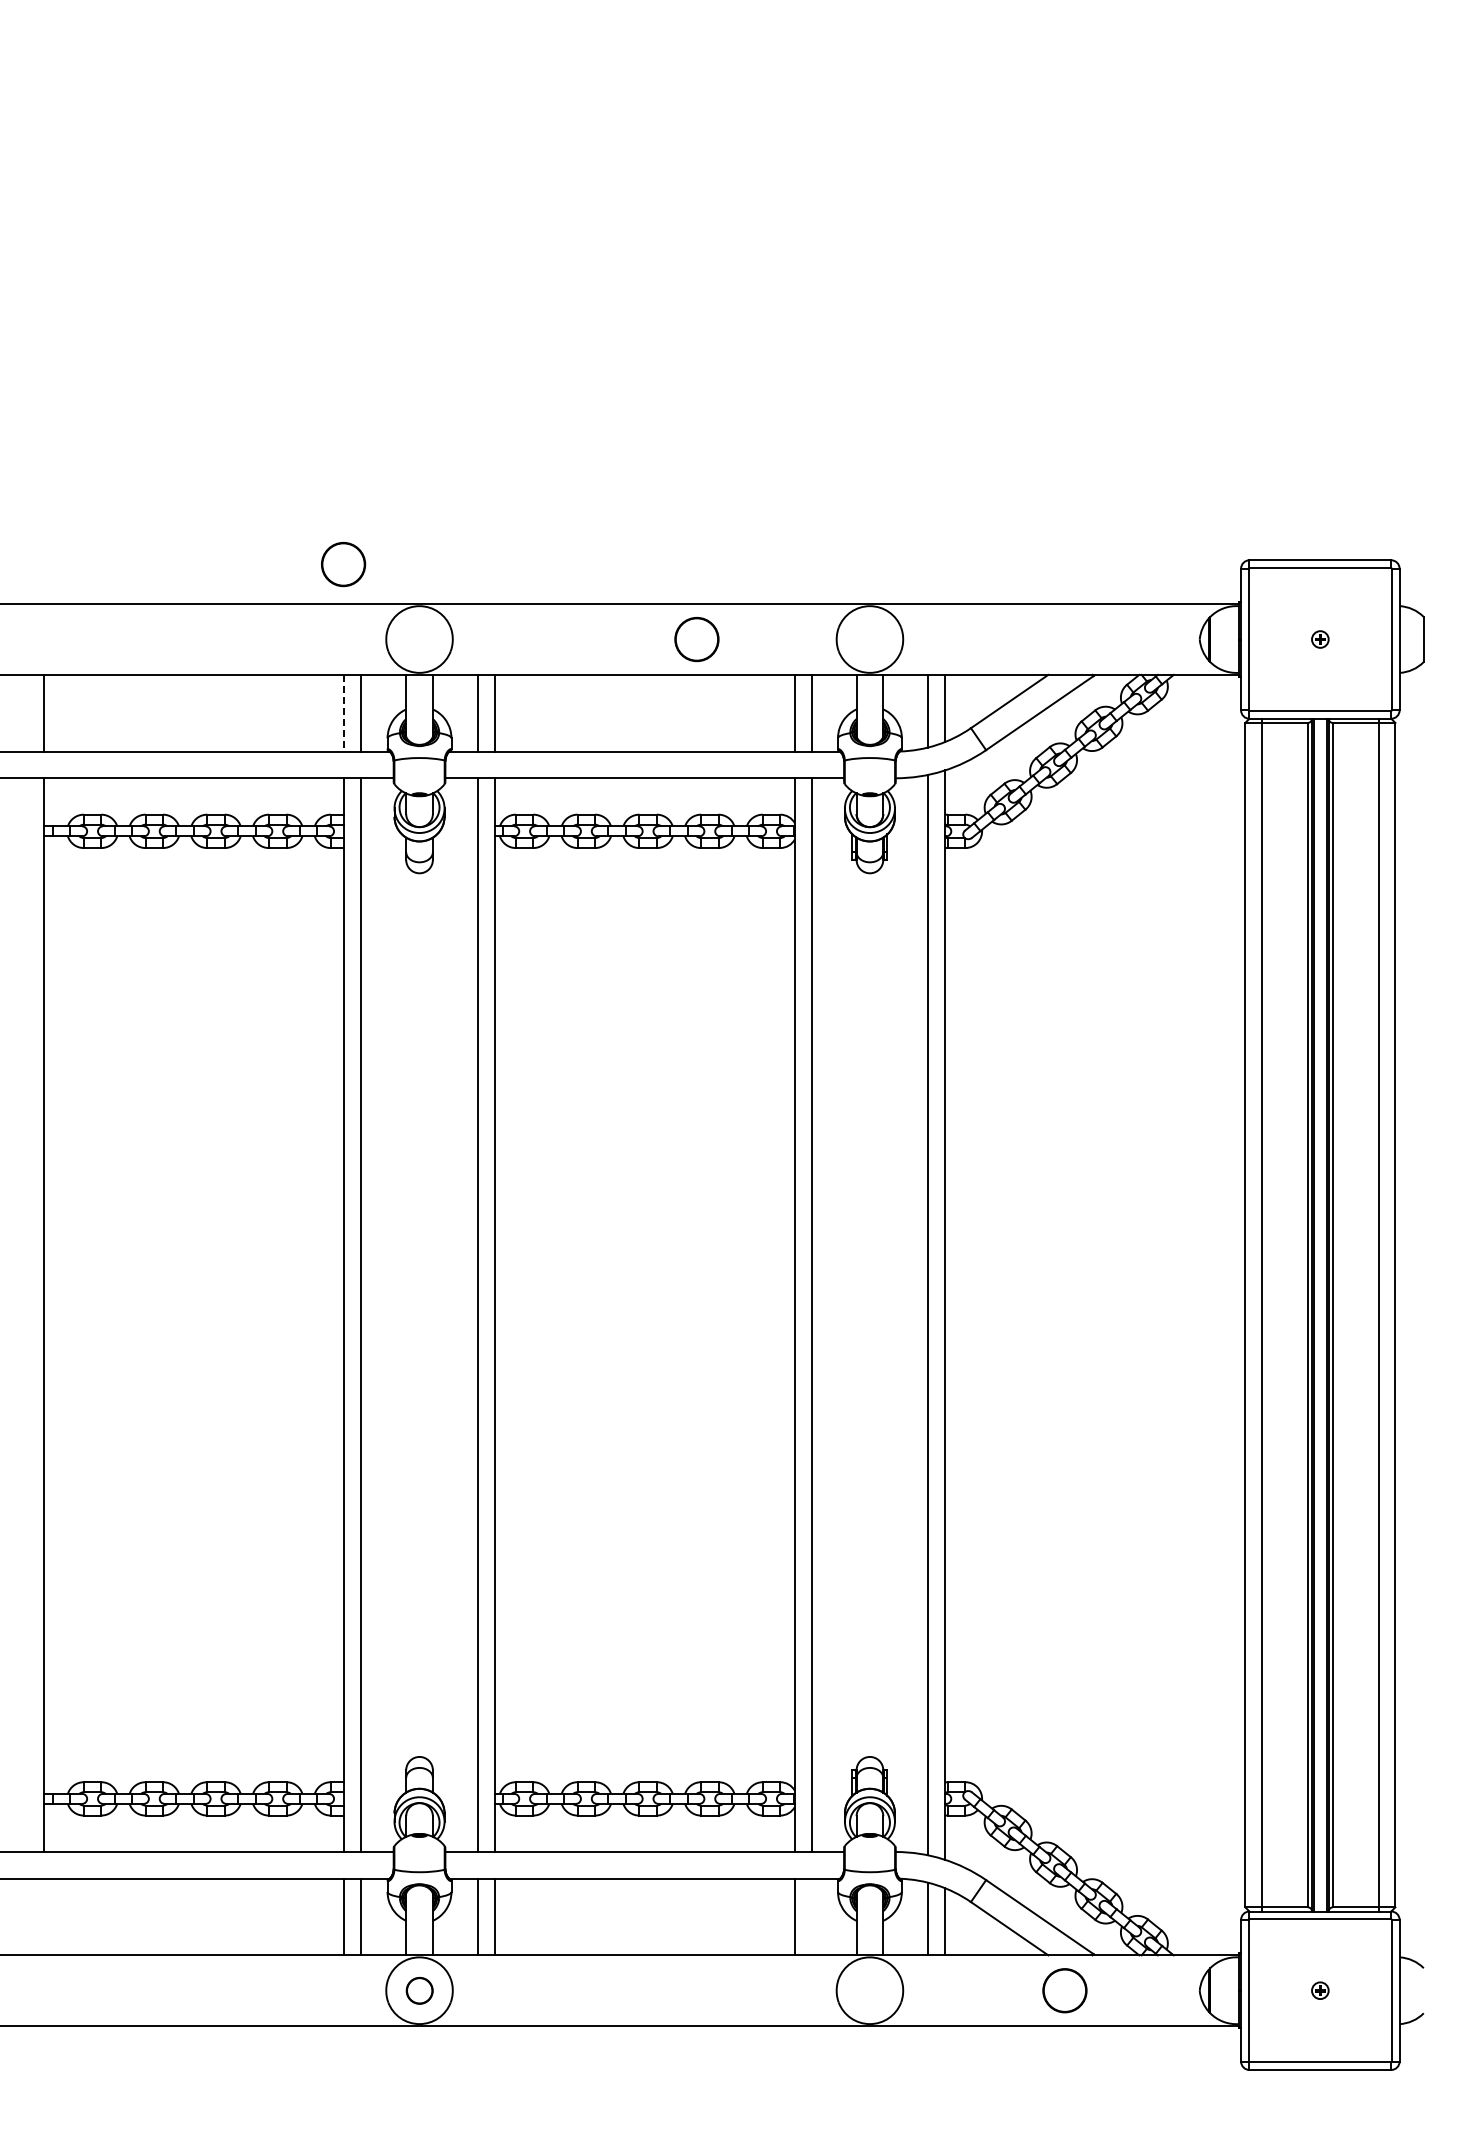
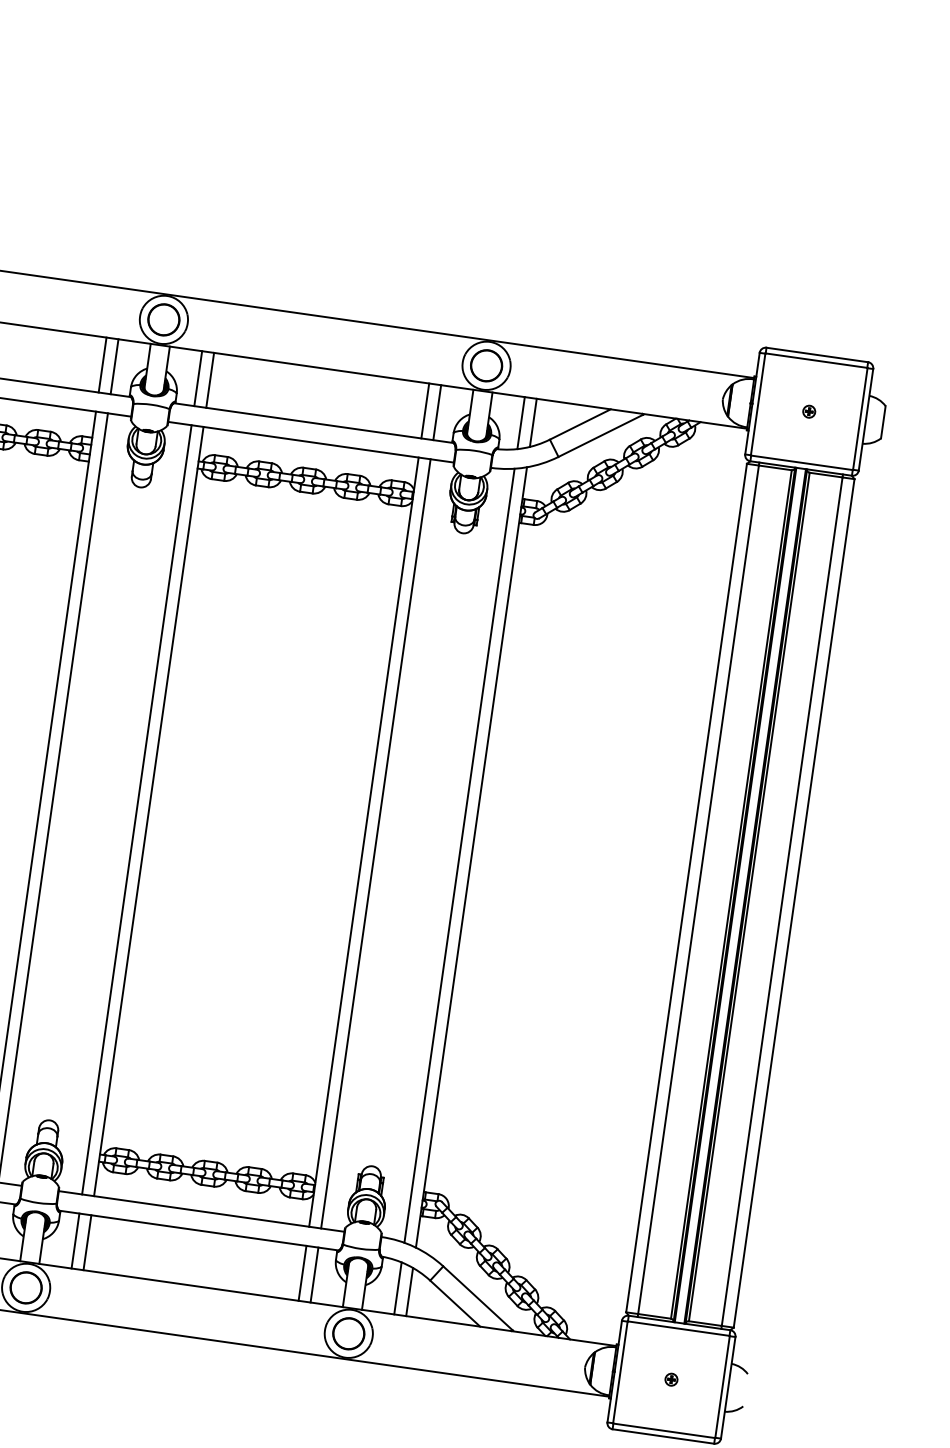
circle: (343, 564) -> (163, 319), moved
circle: (696, 639) -> (486, 365), moved
line: (344, 713) -> (102, 365), dashed -> solid
line: (811, 1916) -> (314, 1274), added
circle: (419, 1990) -> (26, 1287), size x1.67
circle: (1064, 1990) -> (348, 1333), moved

